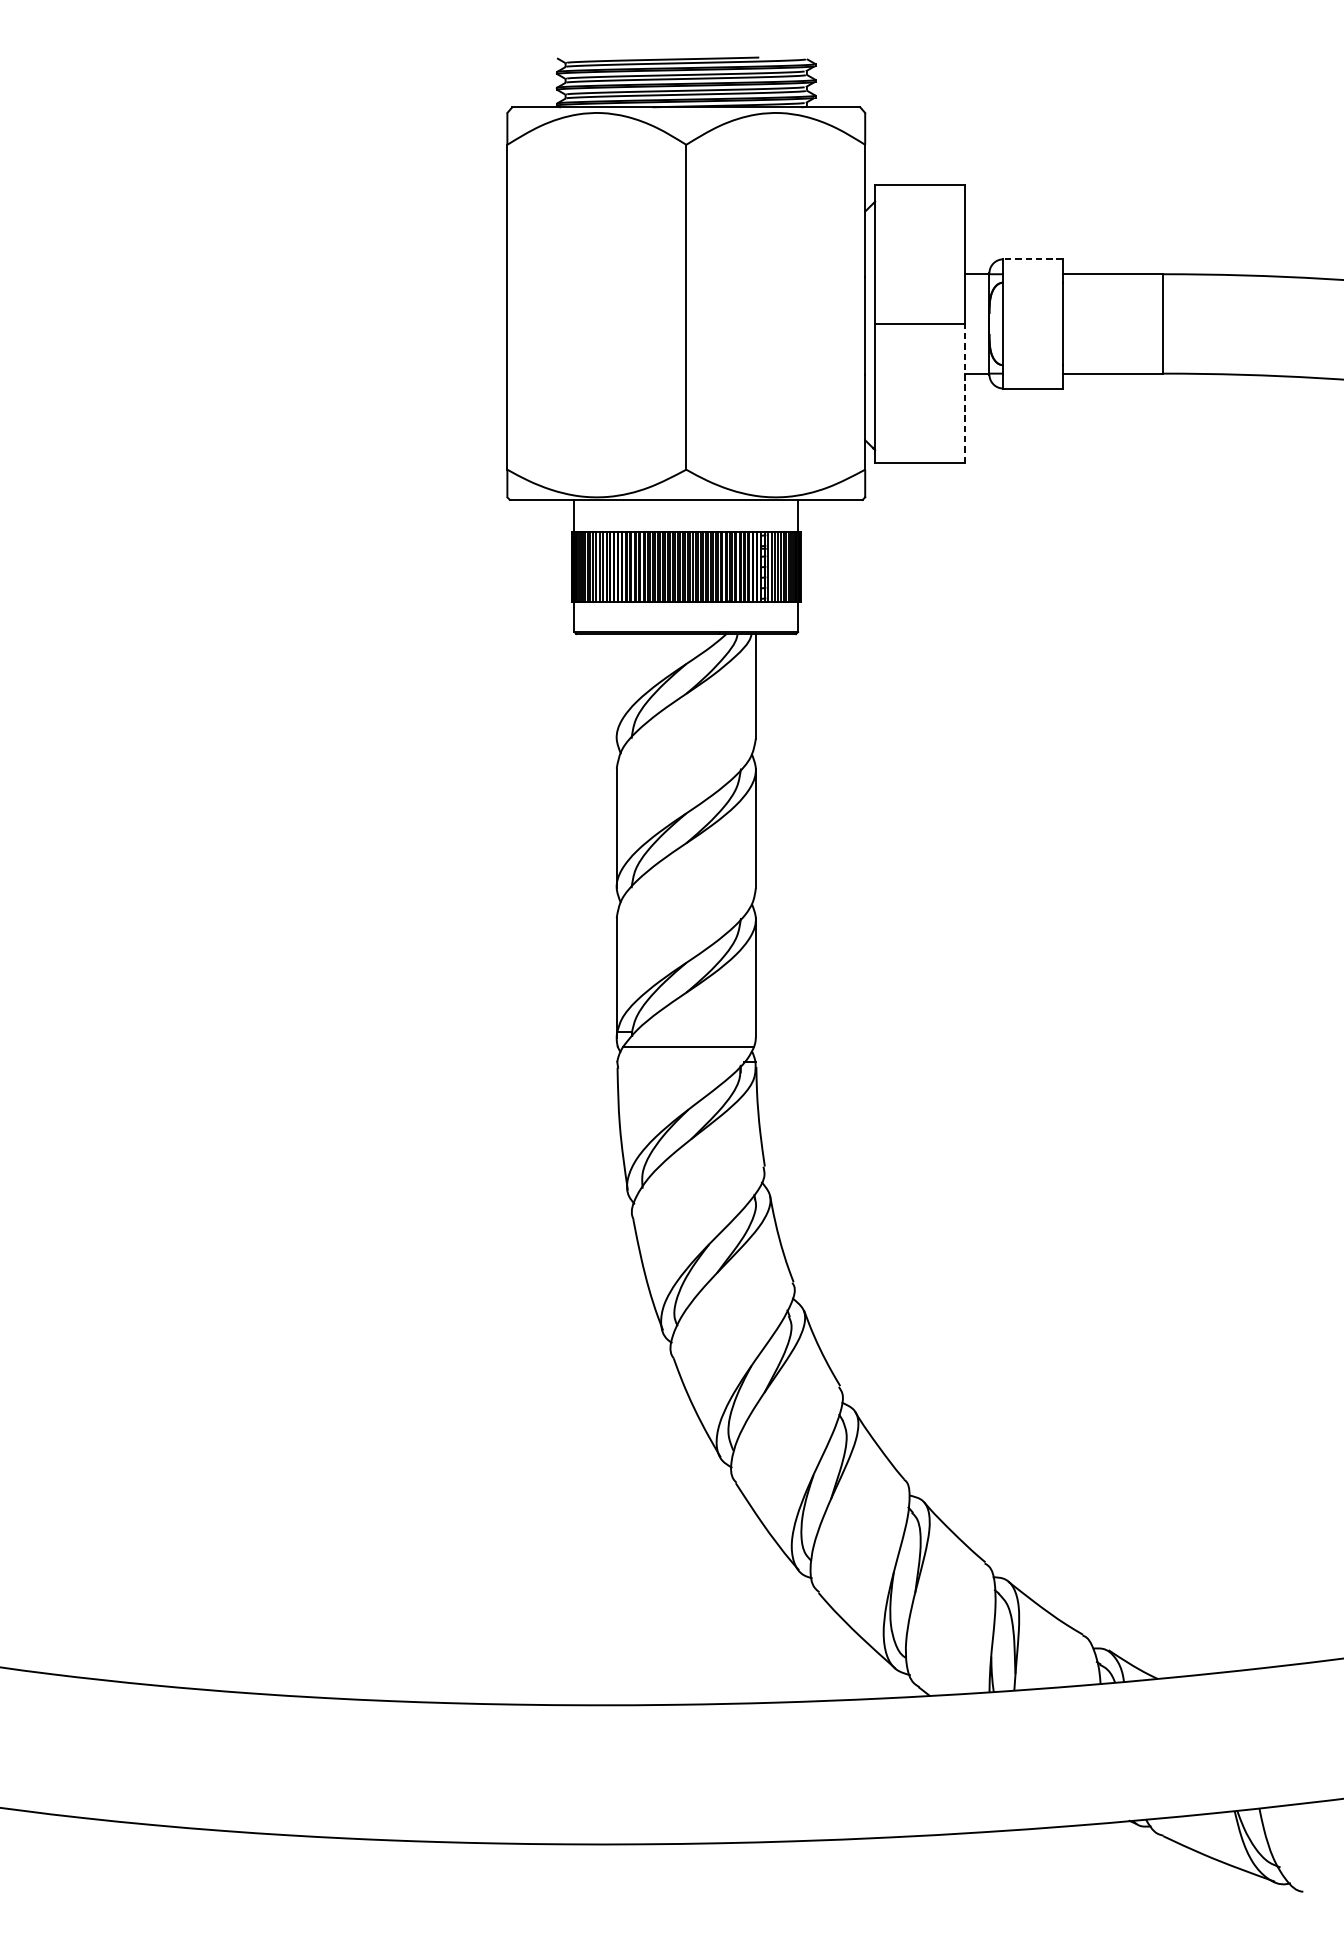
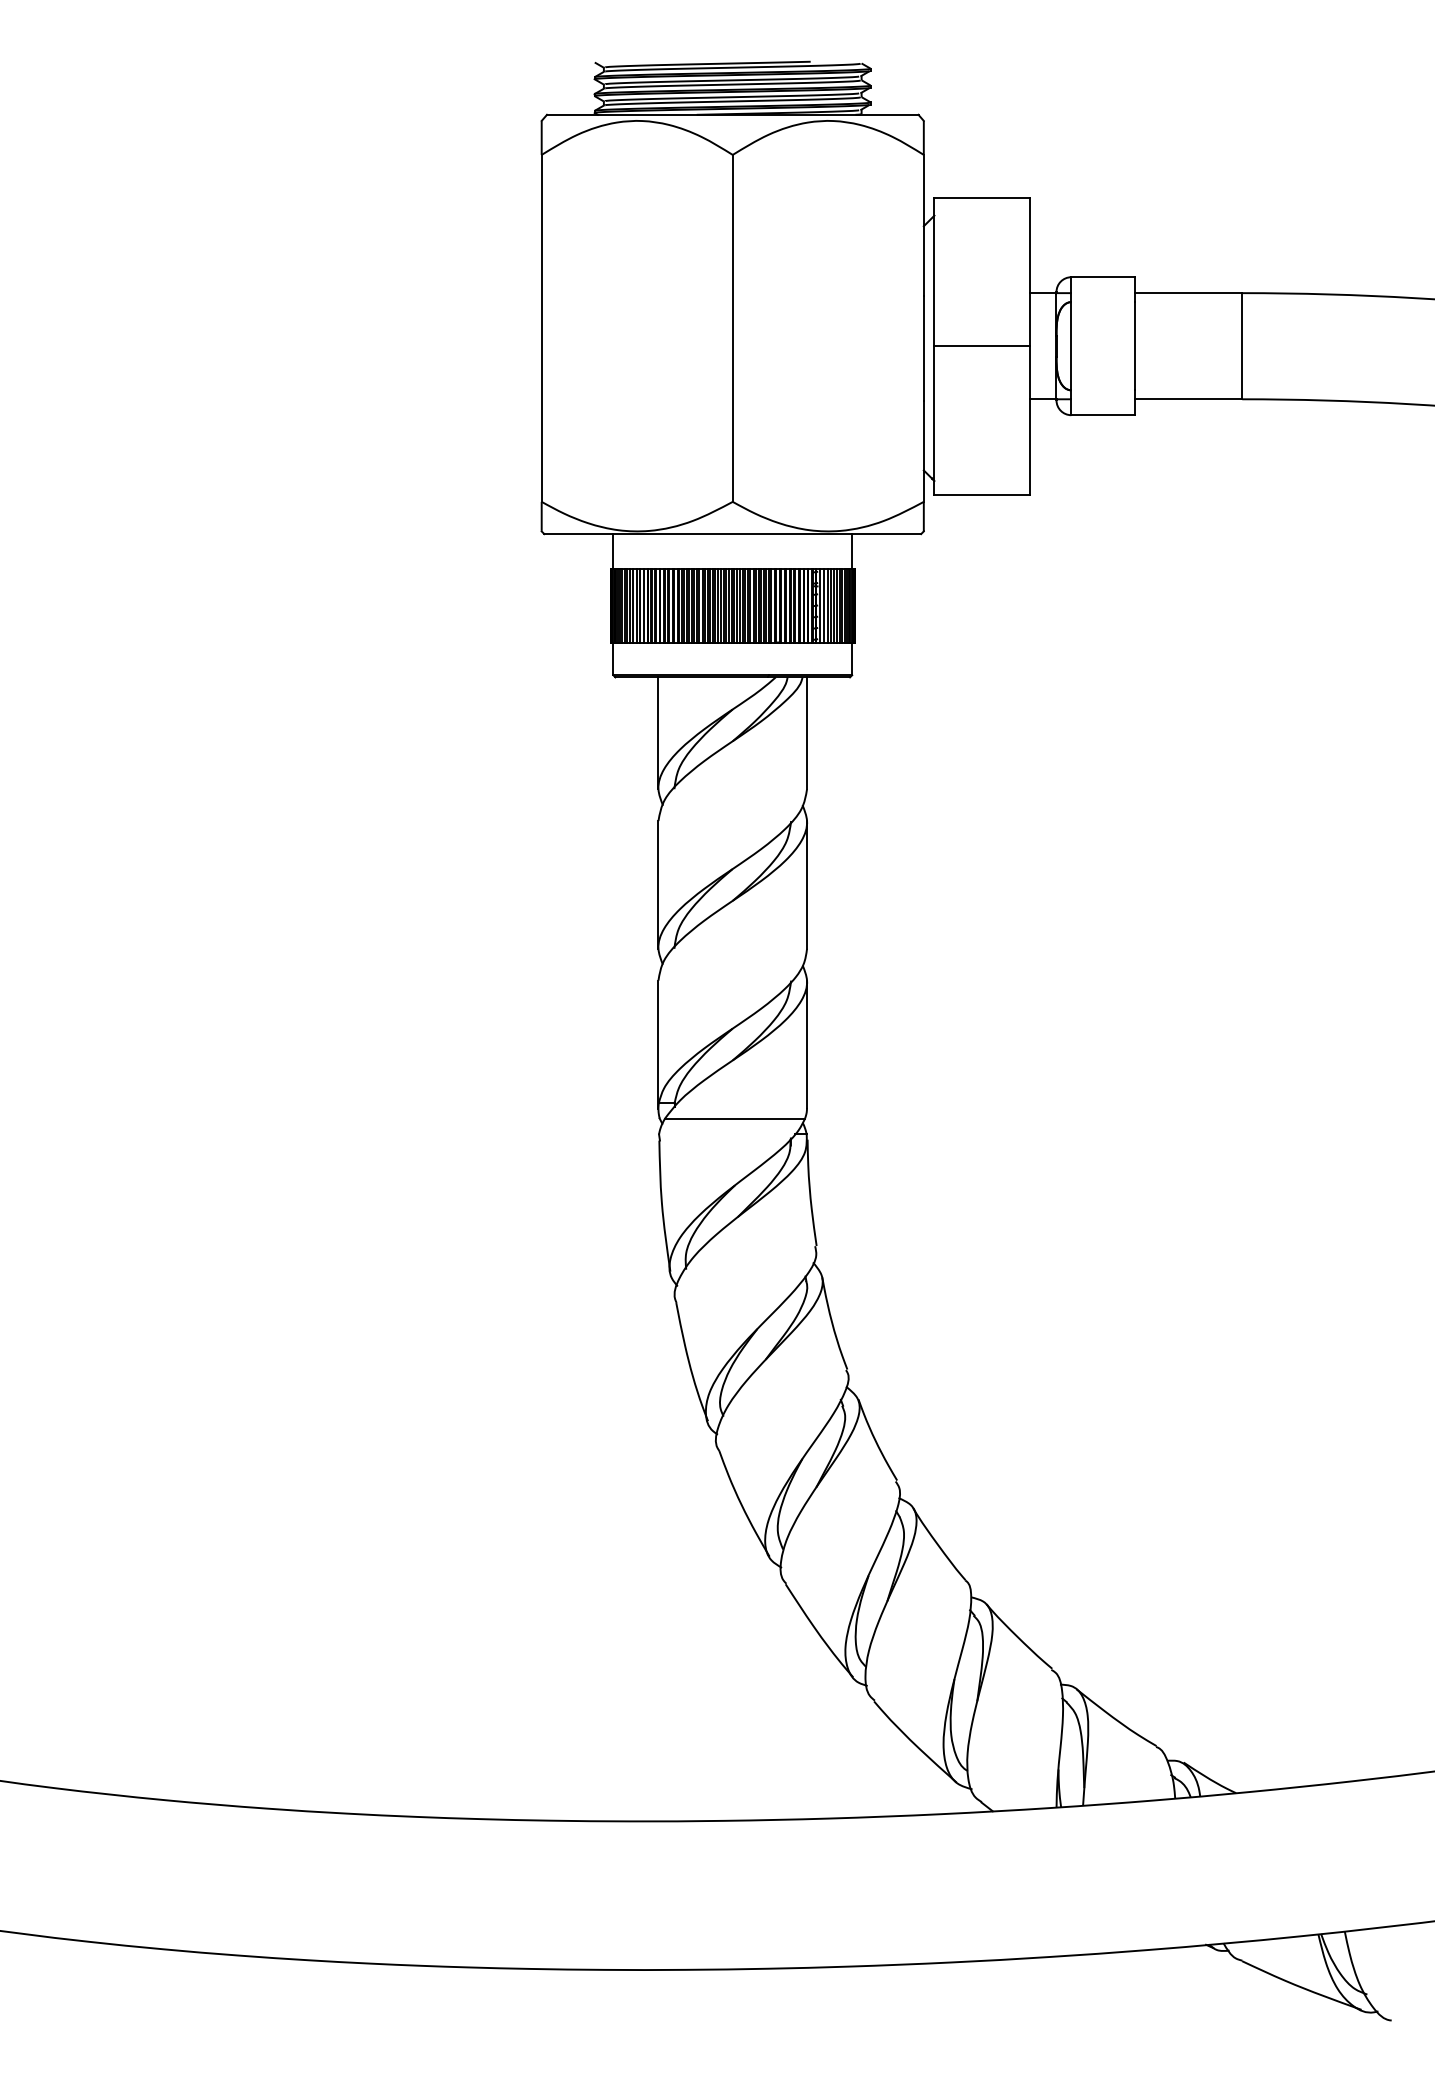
line: (1033, 259) -> (1103, 277), dashed -> solid
line: (964, 393) -> (1029, 420), dashed -> solid
line: (616, 686) -> (658, 733), added

